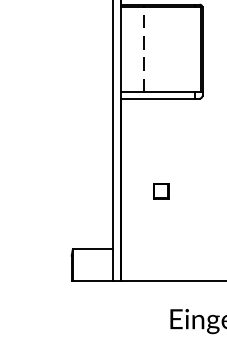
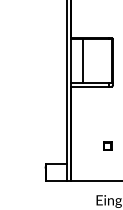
line: (145, 49) -> (83, 61), dashed -> solid
part: (160, 189) -> (107, 145), moved

